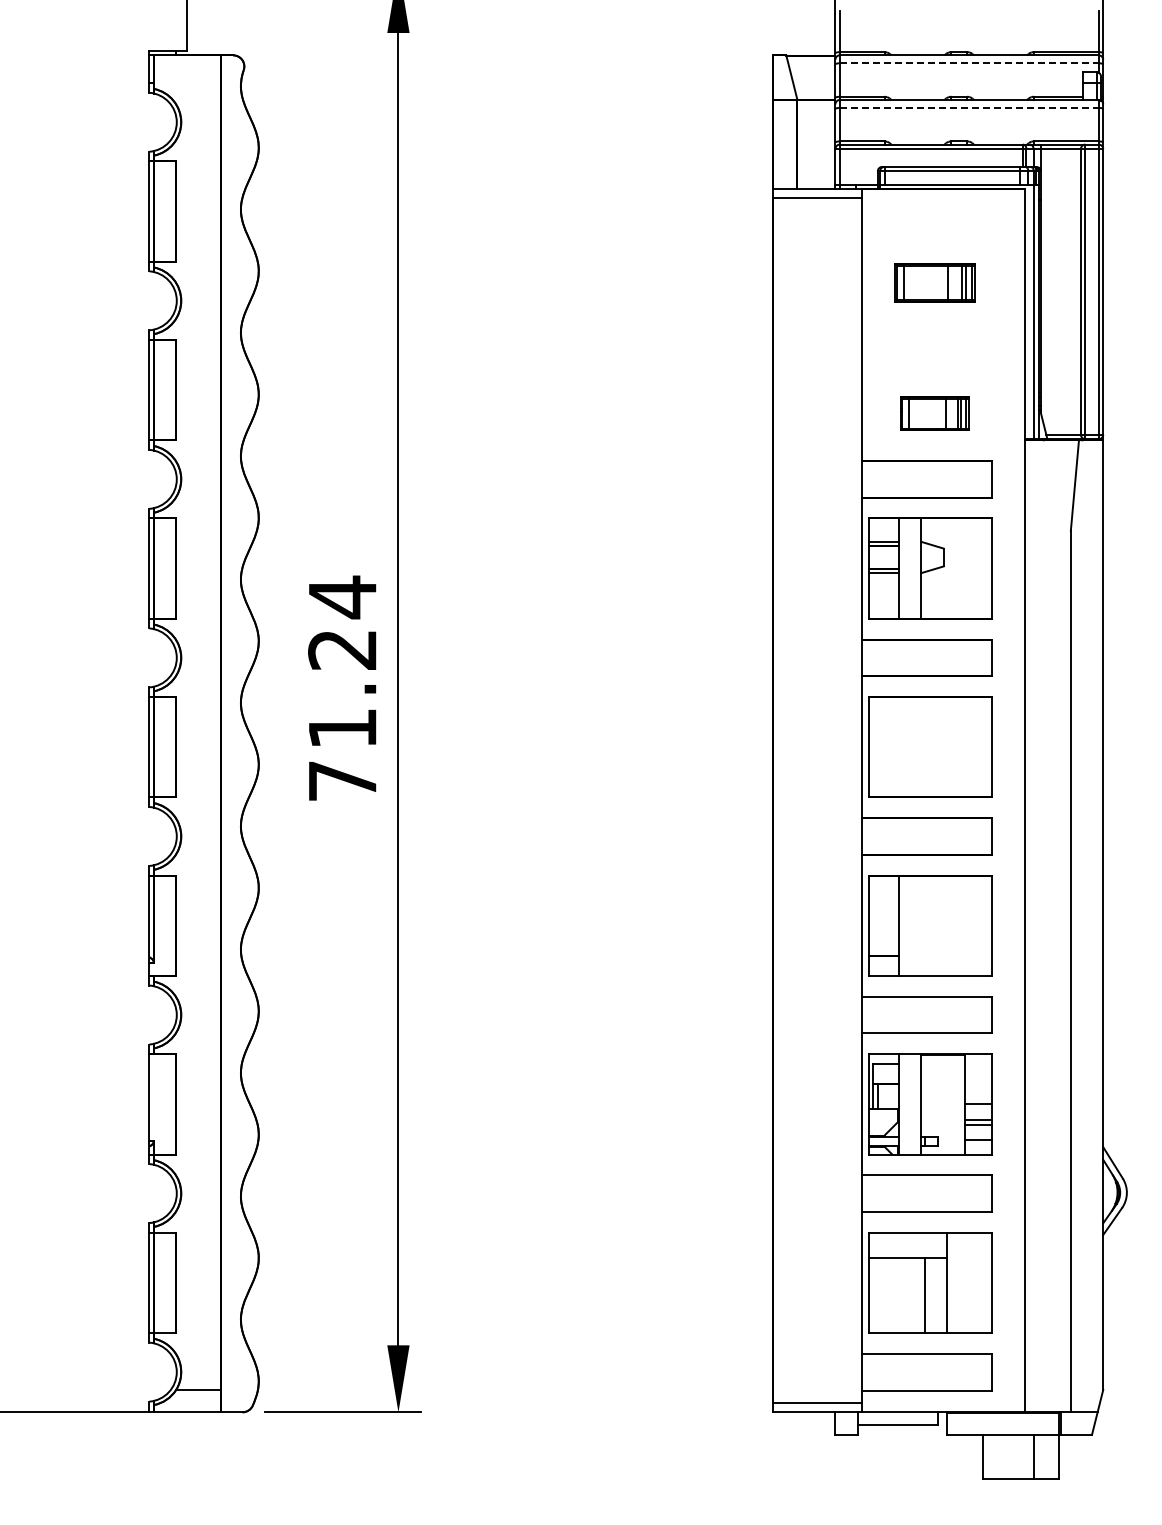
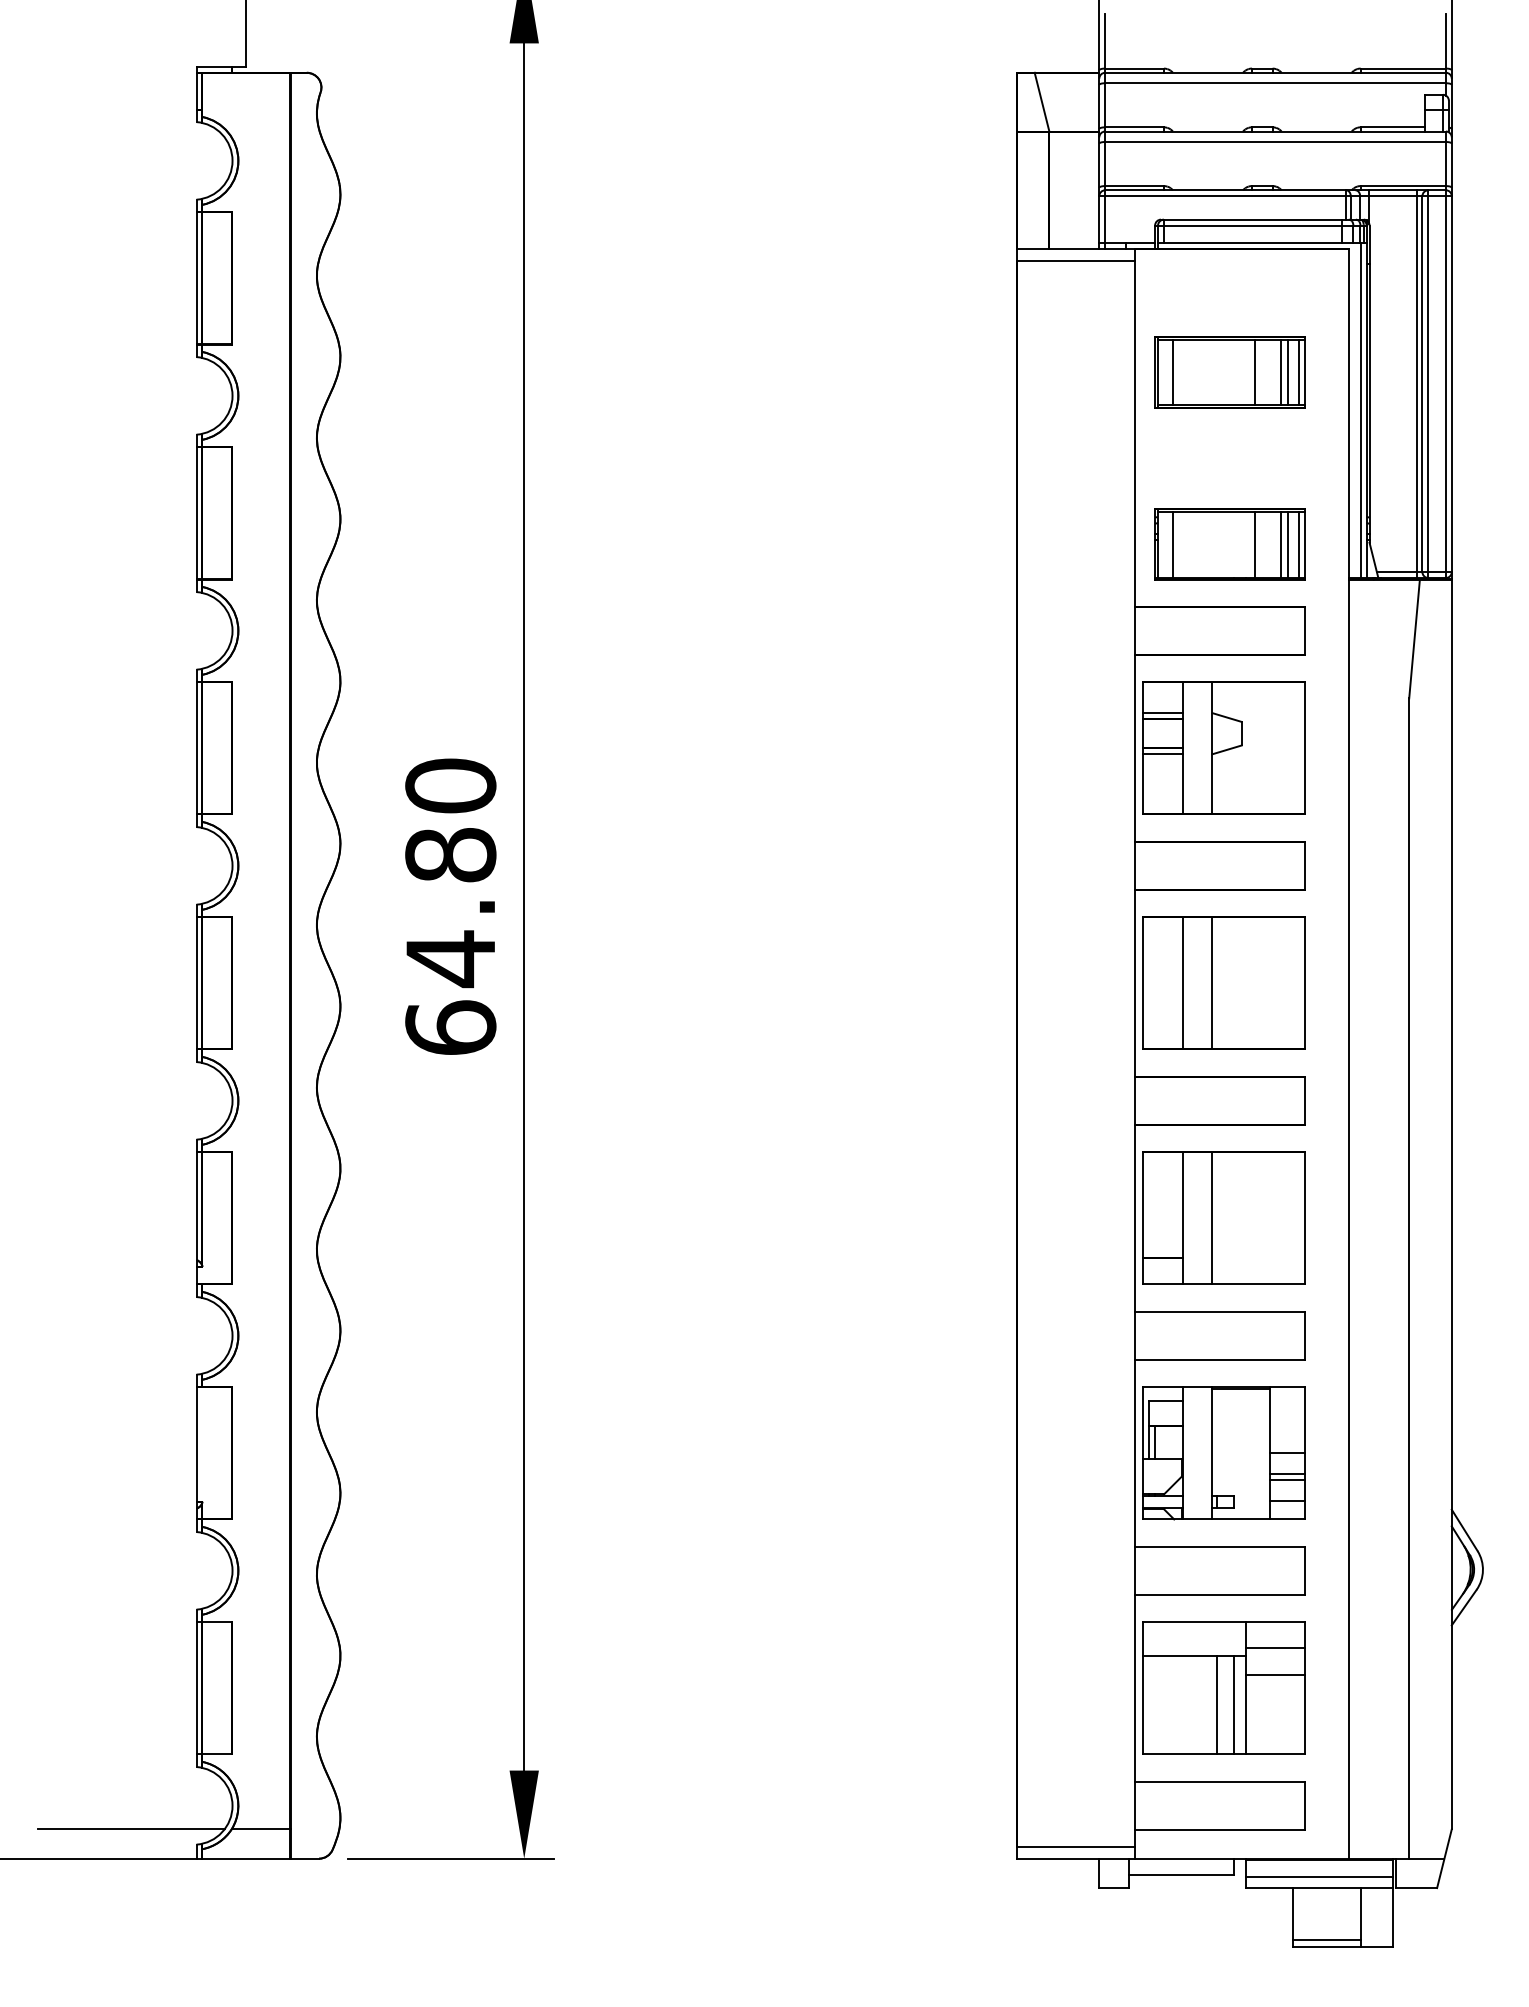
line: (969, 63) -> (1275, 83), dashed -> solid
line: (969, 107) -> (1275, 141), dashed -> solid
part: (934, 282) -> (1229, 371), size x1.43
line: (1076, 291) -> (1416, 383), added
part: (934, 413) -> (1229, 544), size x1.67
text: (342, 688) -> (450, 906), 71.24 -> 64.80
line: (899, 746) -> (1183, 982), added
line: (921, 746) -> (1212, 982), added
line: (921, 925) -> (1212, 1218), added
line: (968, 1252) -> (1274, 1648), added
line: (968, 1273) -> (1274, 1676), added
line: (938, 1295) -> (1235, 1704), added
line: (99, 1389) -> (130, 1828), added
line: (1002, 1426) -> (1319, 1877), added
line: (1008, 1473) -> (1327, 1939), added

